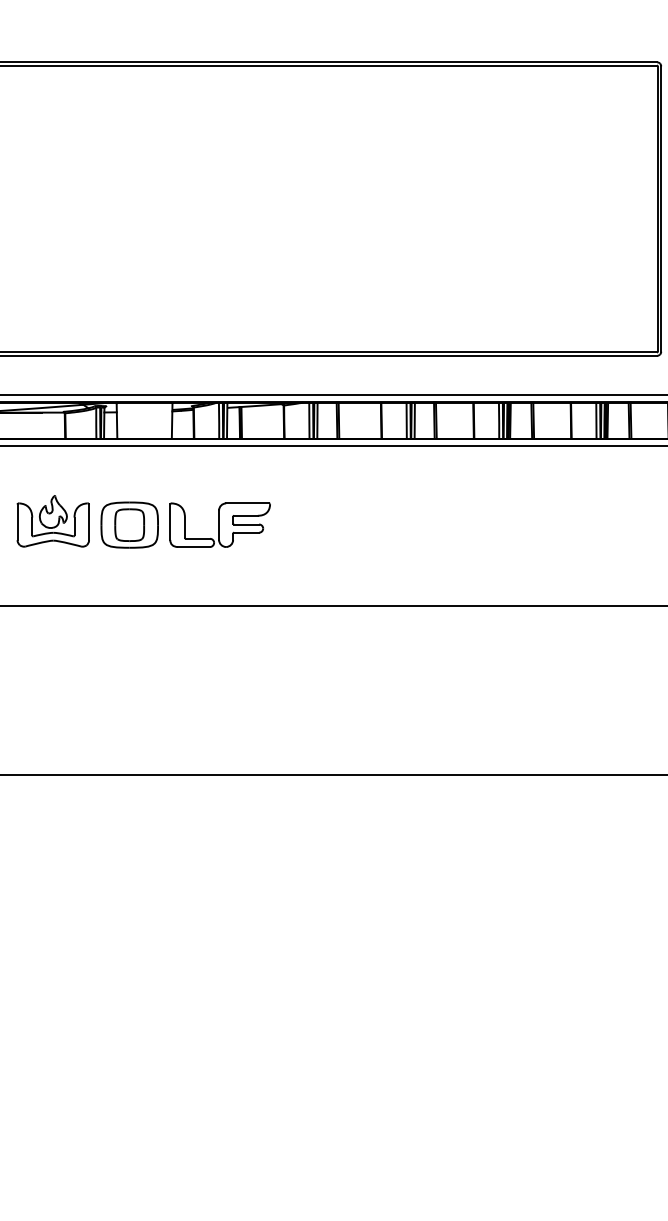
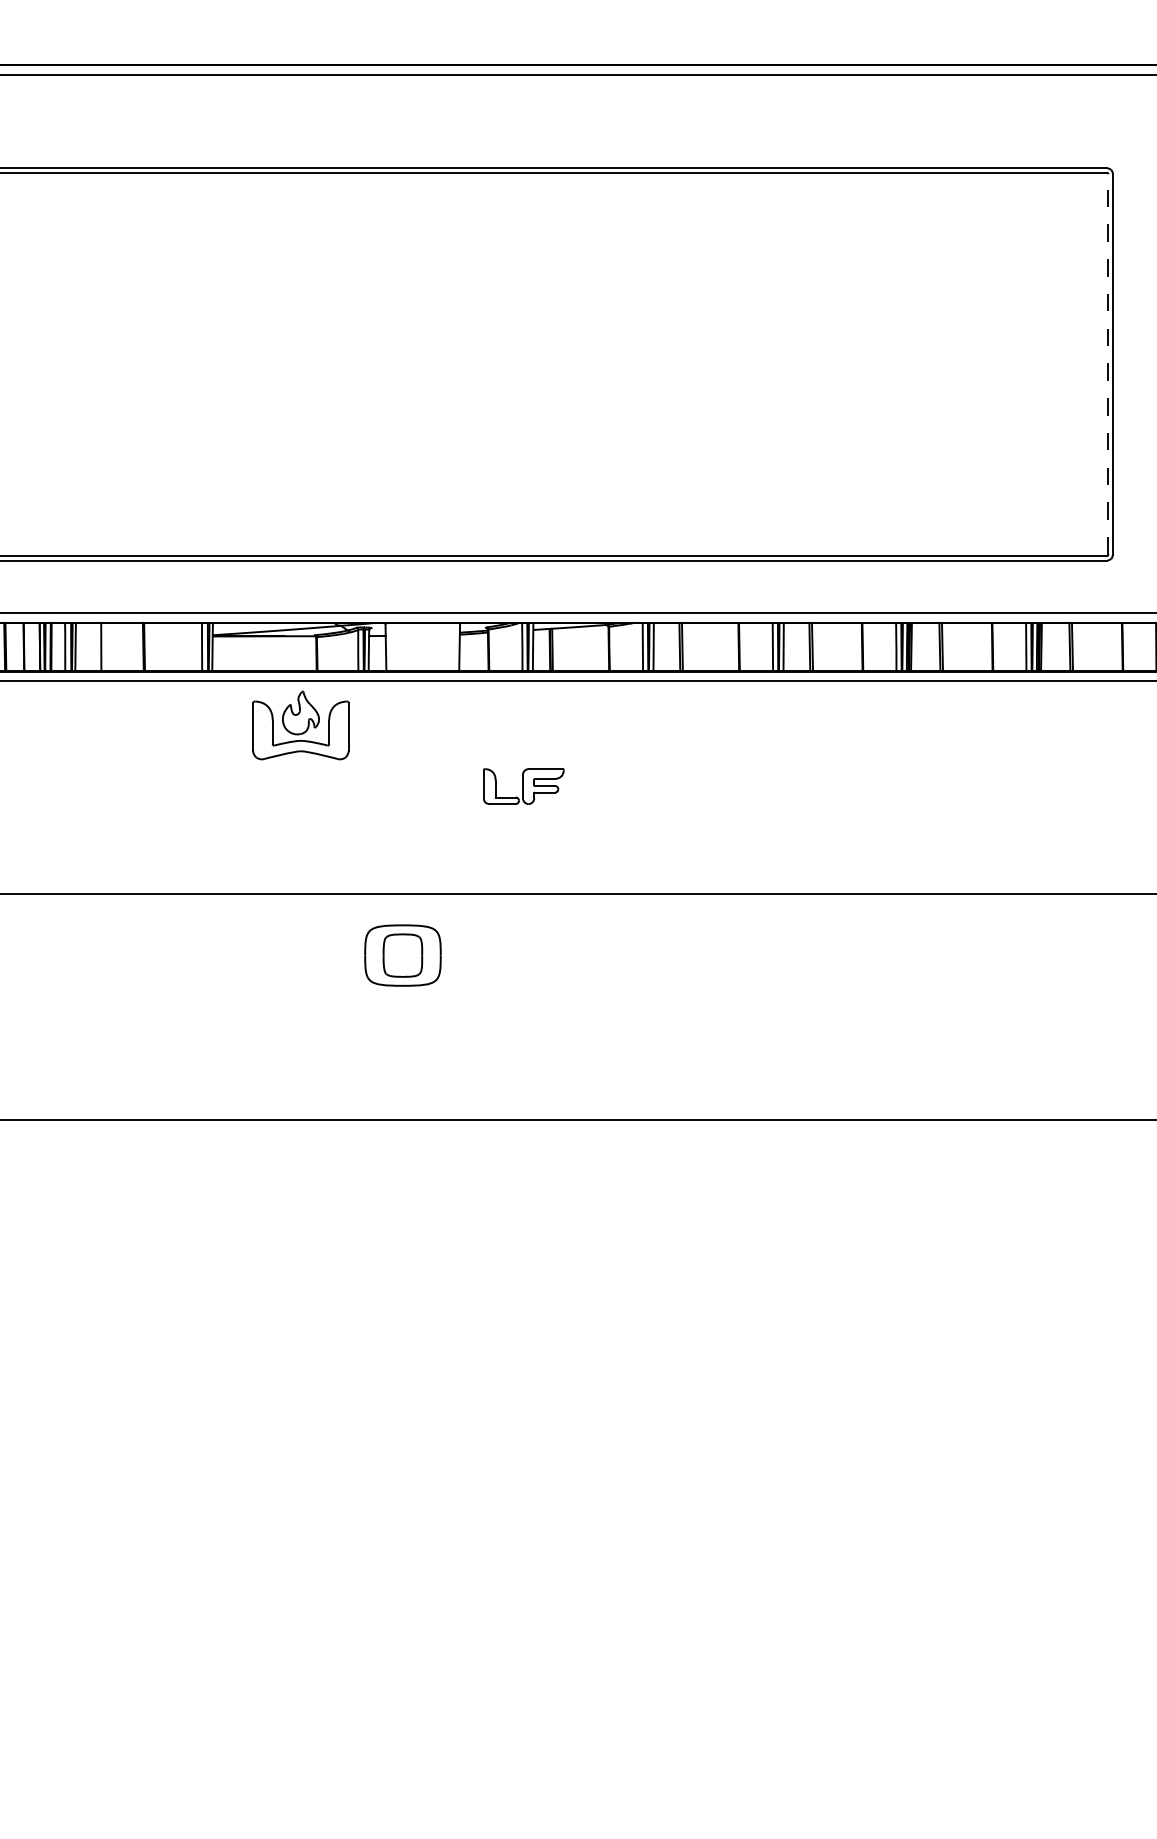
line: (657, 208) -> (1108, 363), solid -> dashed
part: (53, 521) -> (300, 725), moved
part: (129, 525) -> (402, 955), moved
part: (219, 525) -> (523, 786), size x0.6

